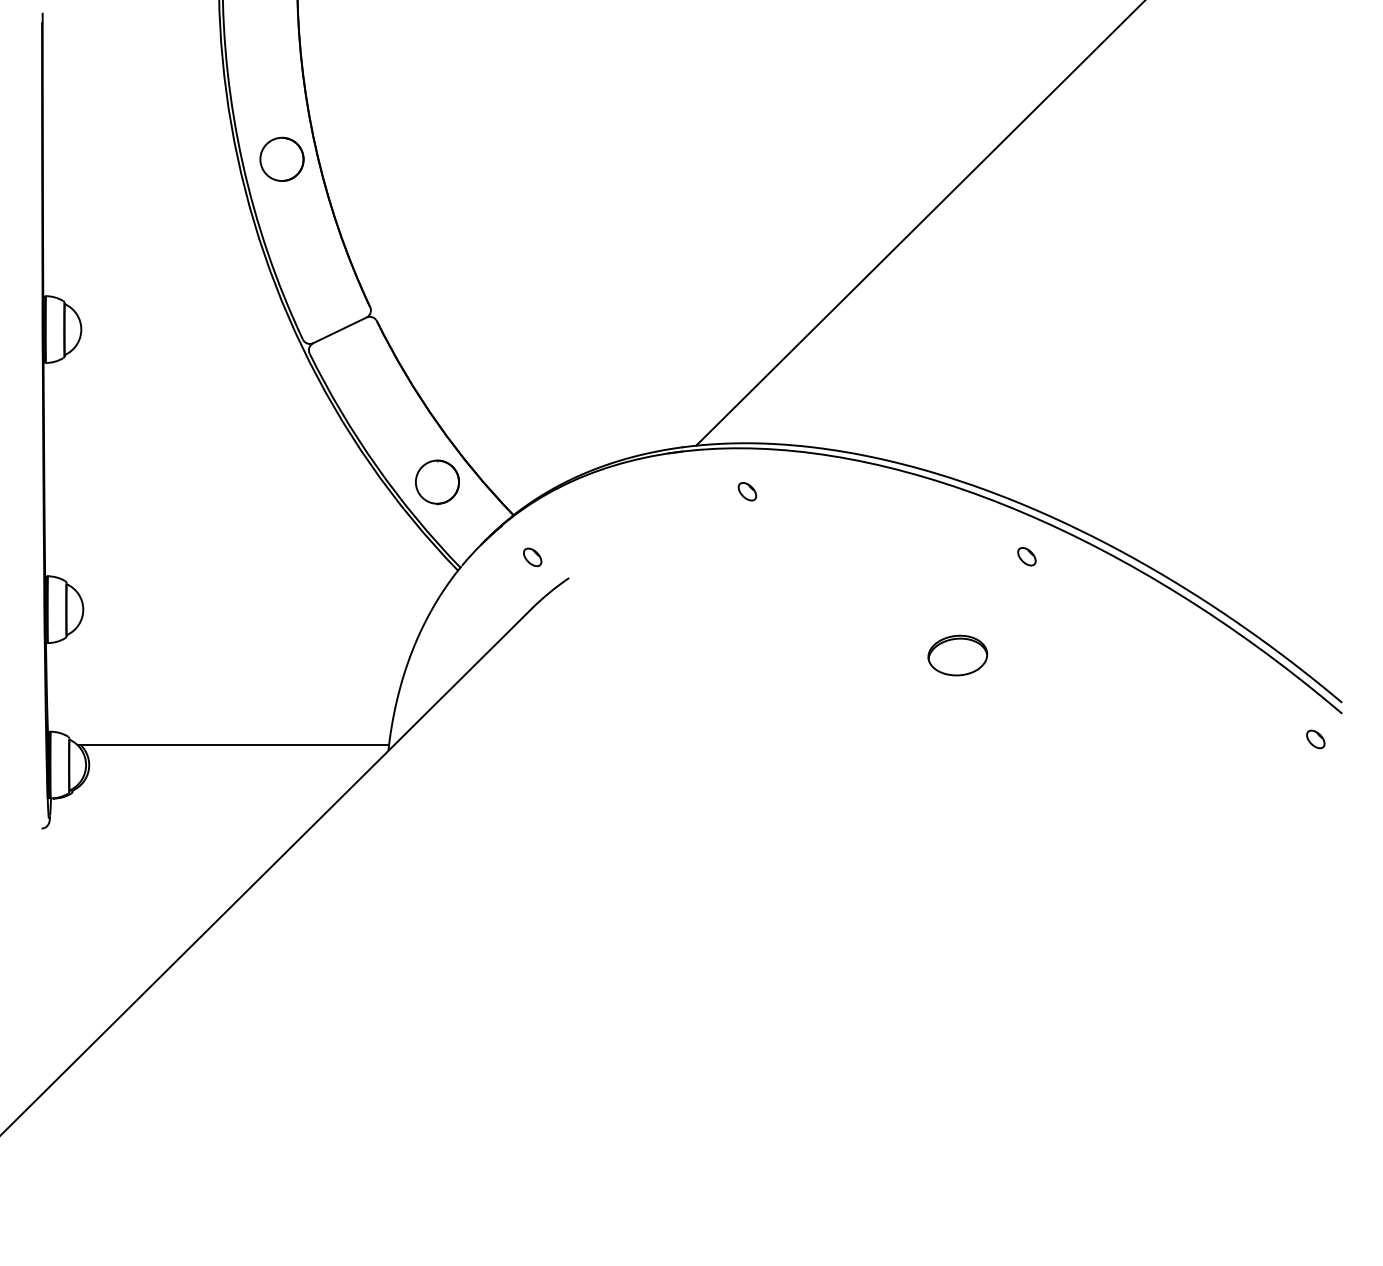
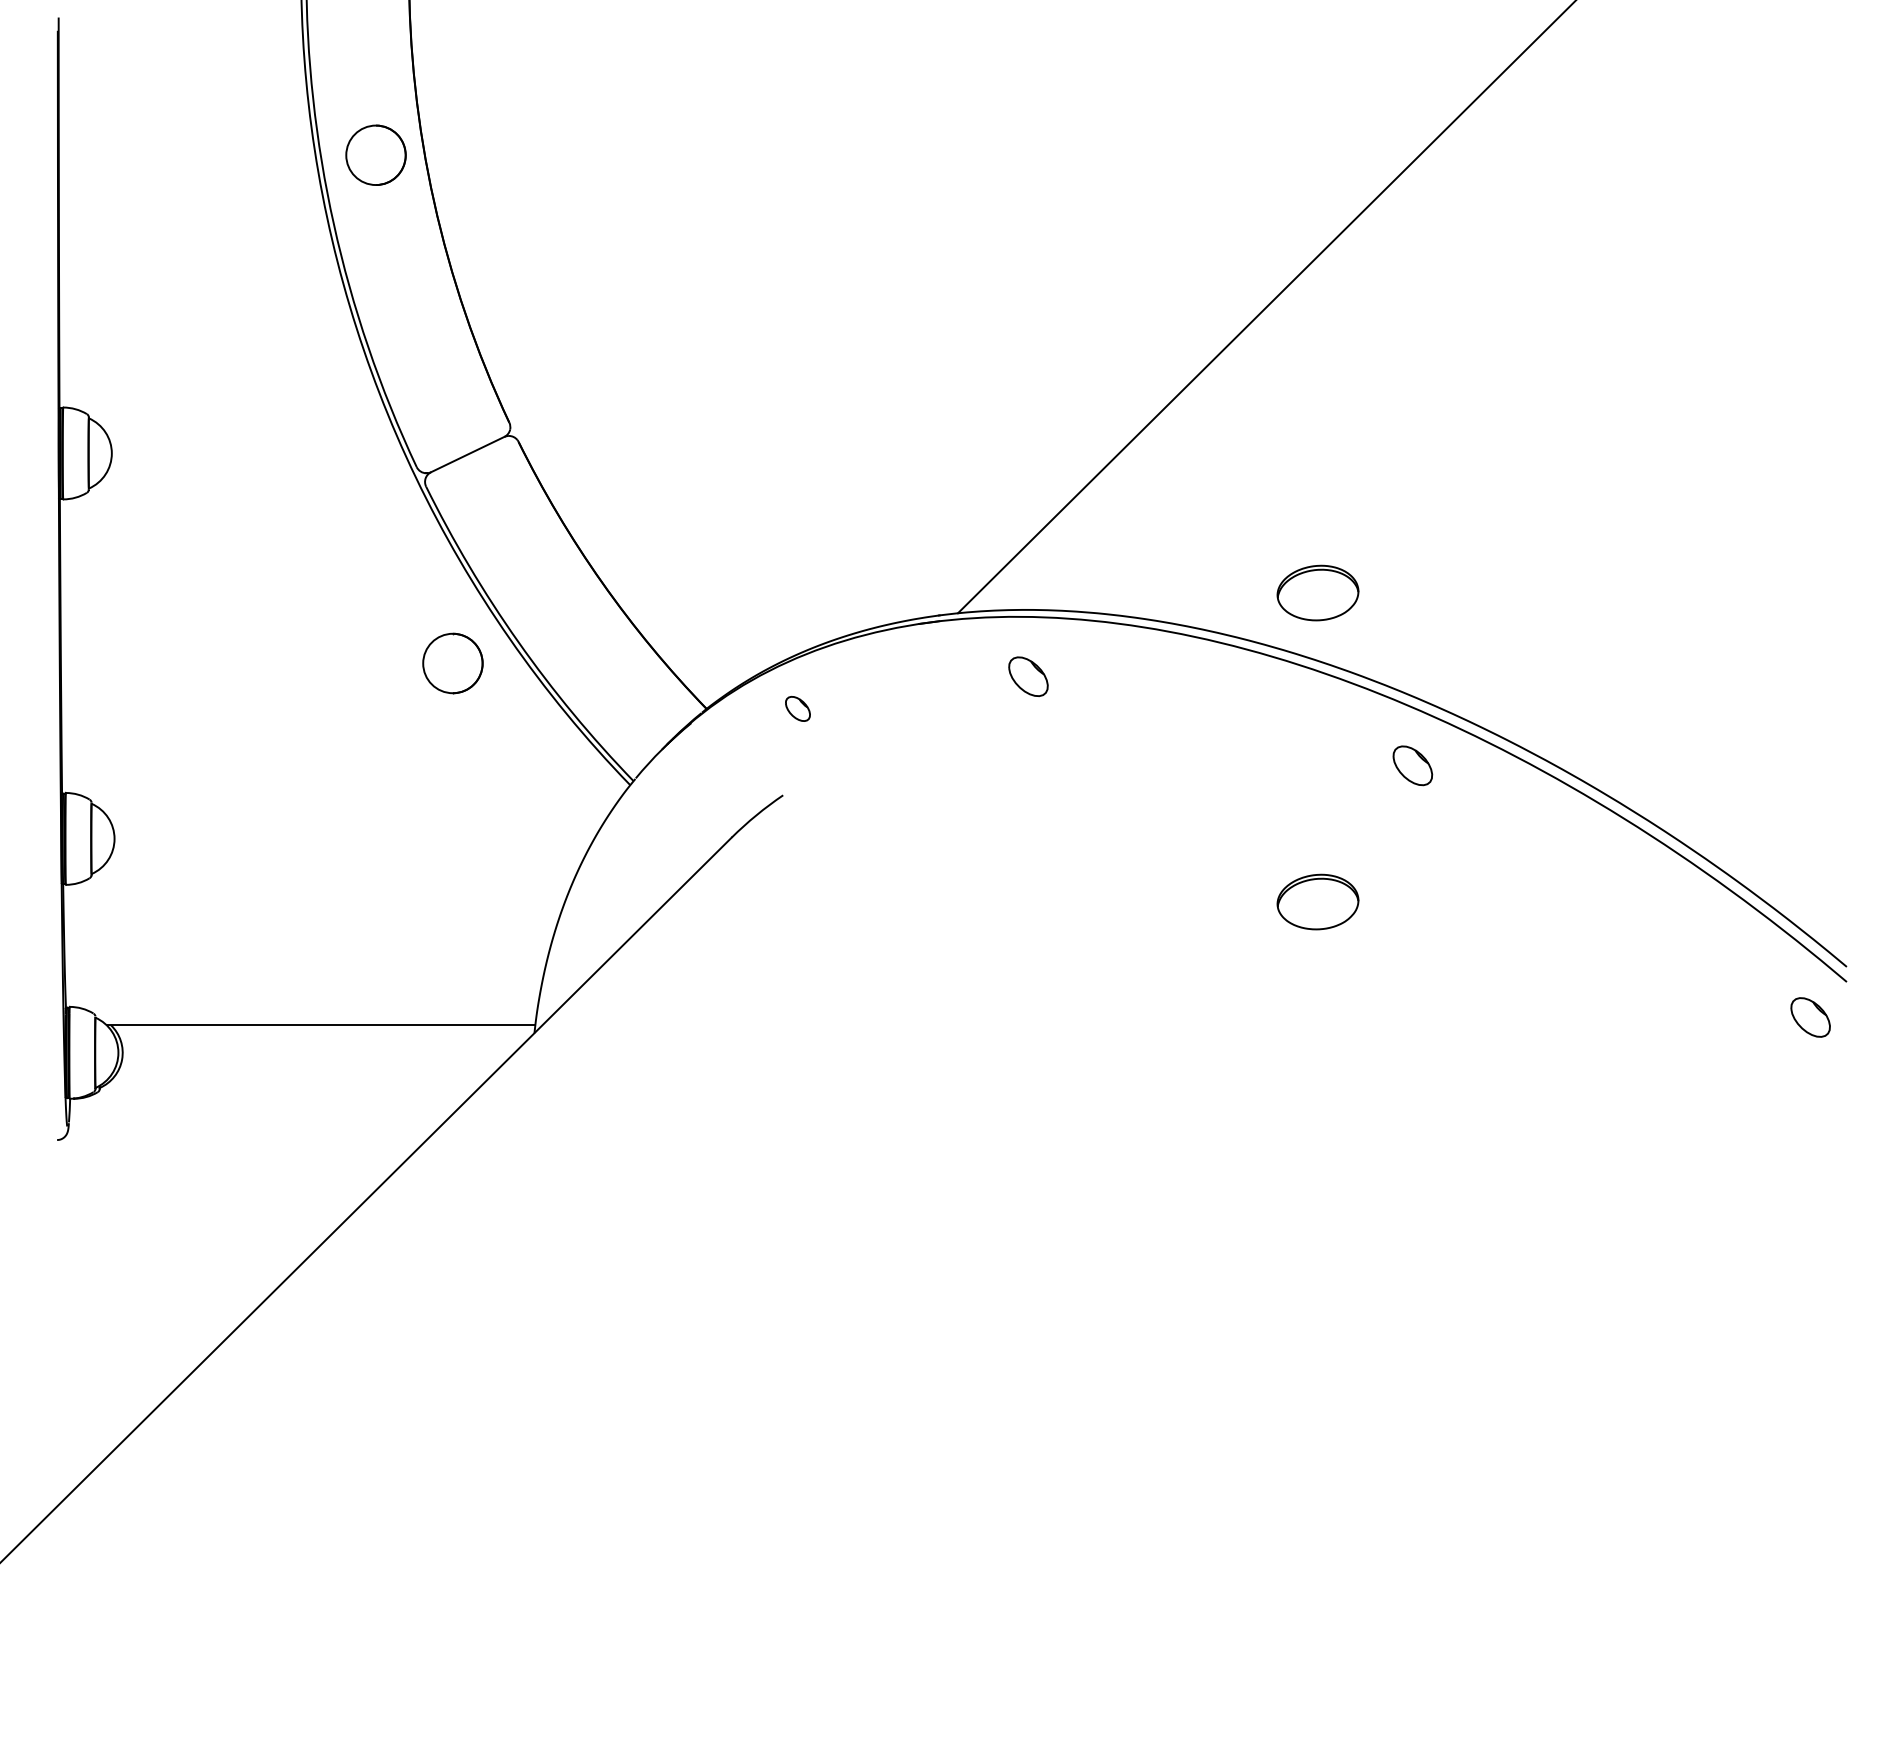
circle: (281, 158) -> (375, 154), moved
part: (957, 430) -> (1317, 592), added
part: (437, 482) -> (452, 663), moved
part: (747, 491) -> (1028, 676), size x1.6
part: (532, 557) -> (797, 708), moved
part: (1027, 557) -> (1413, 766), size x1.6
part: (1315, 739) -> (1810, 1017), size x1.6

